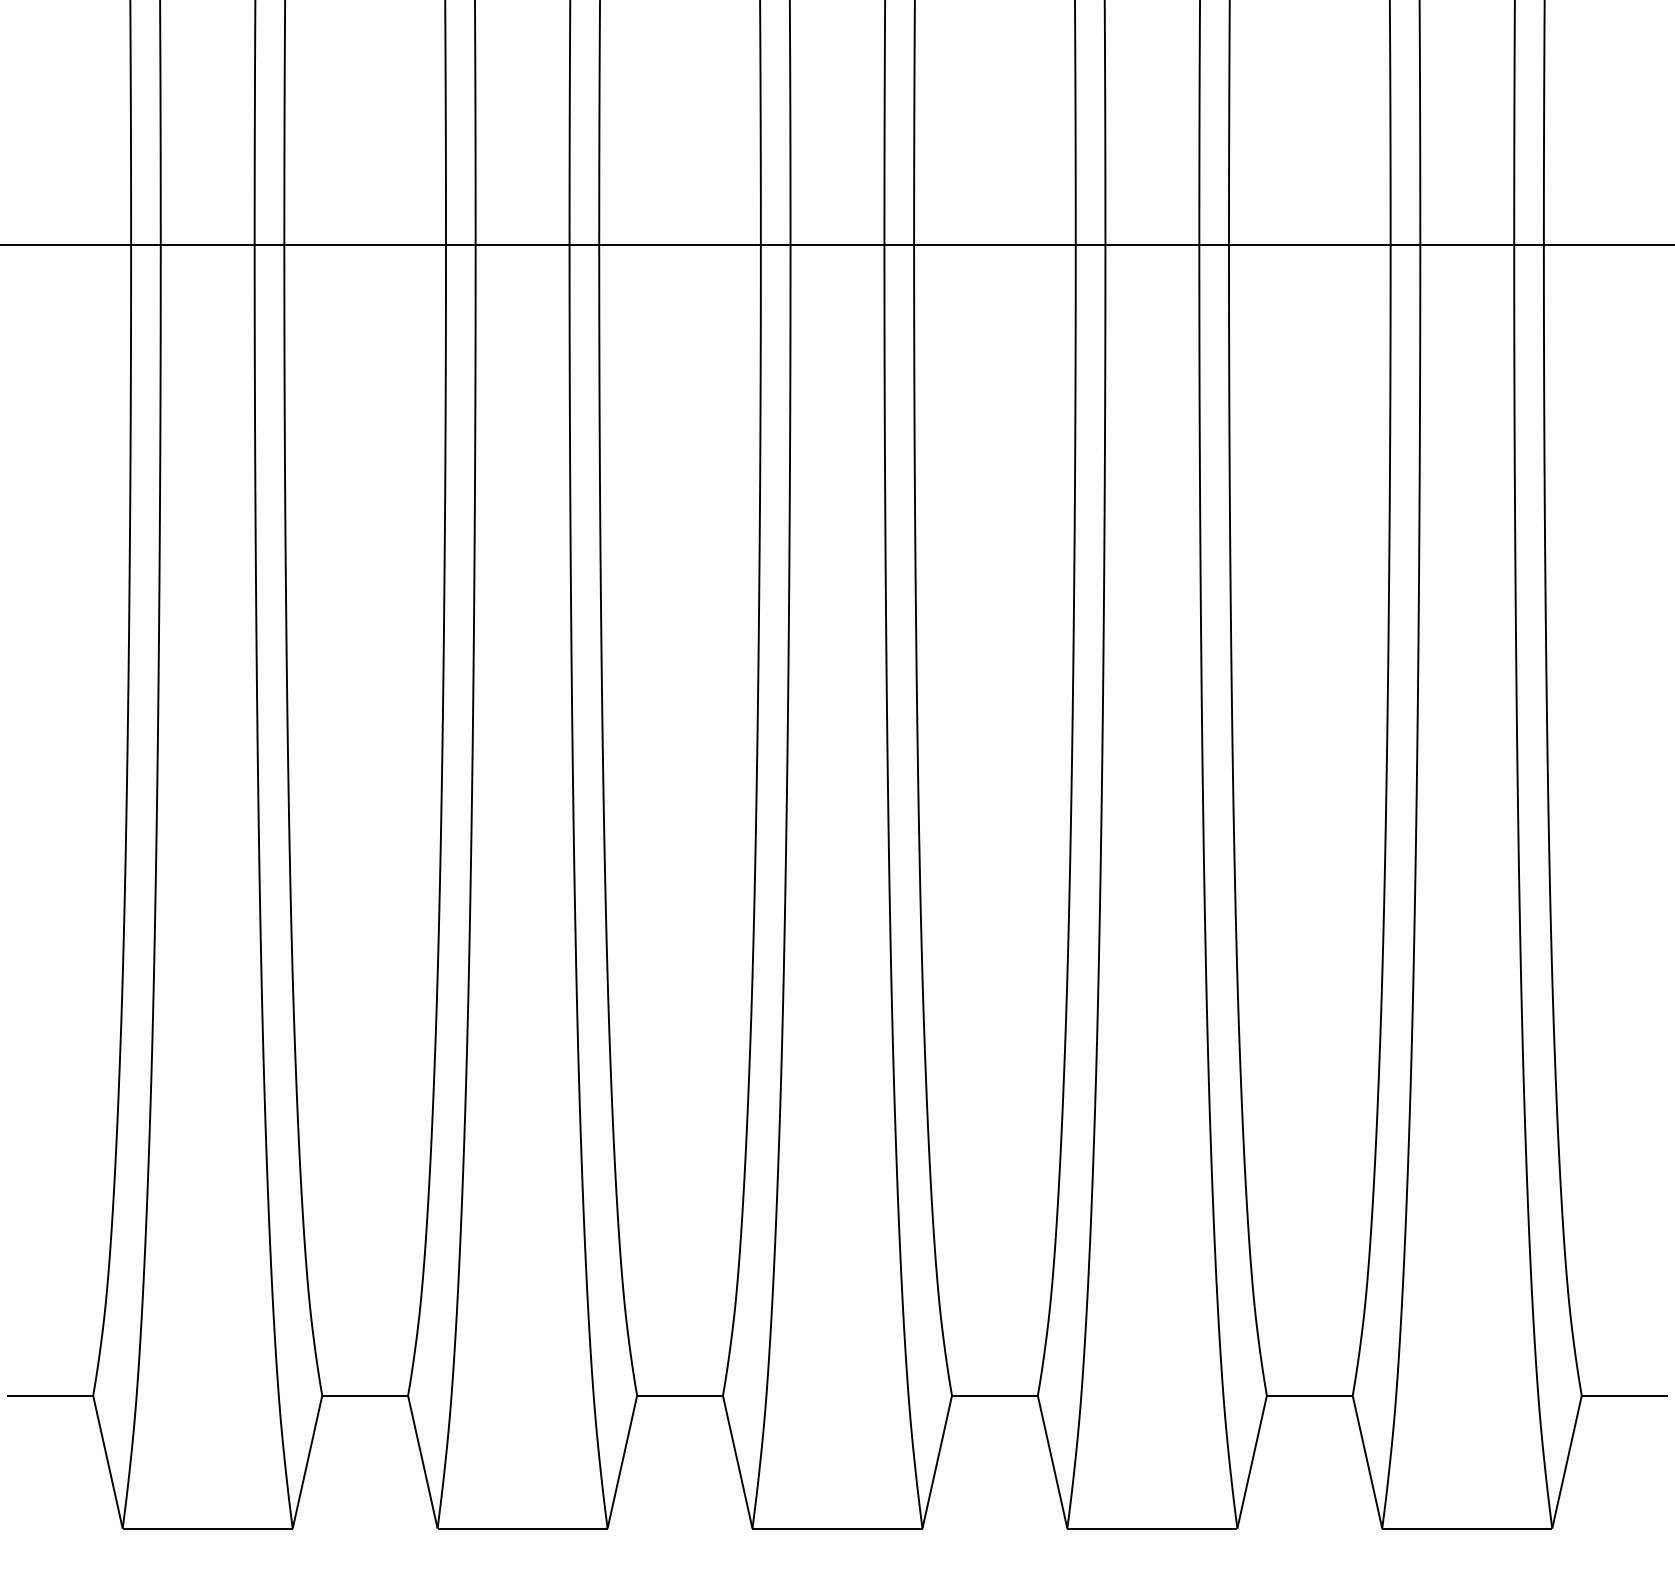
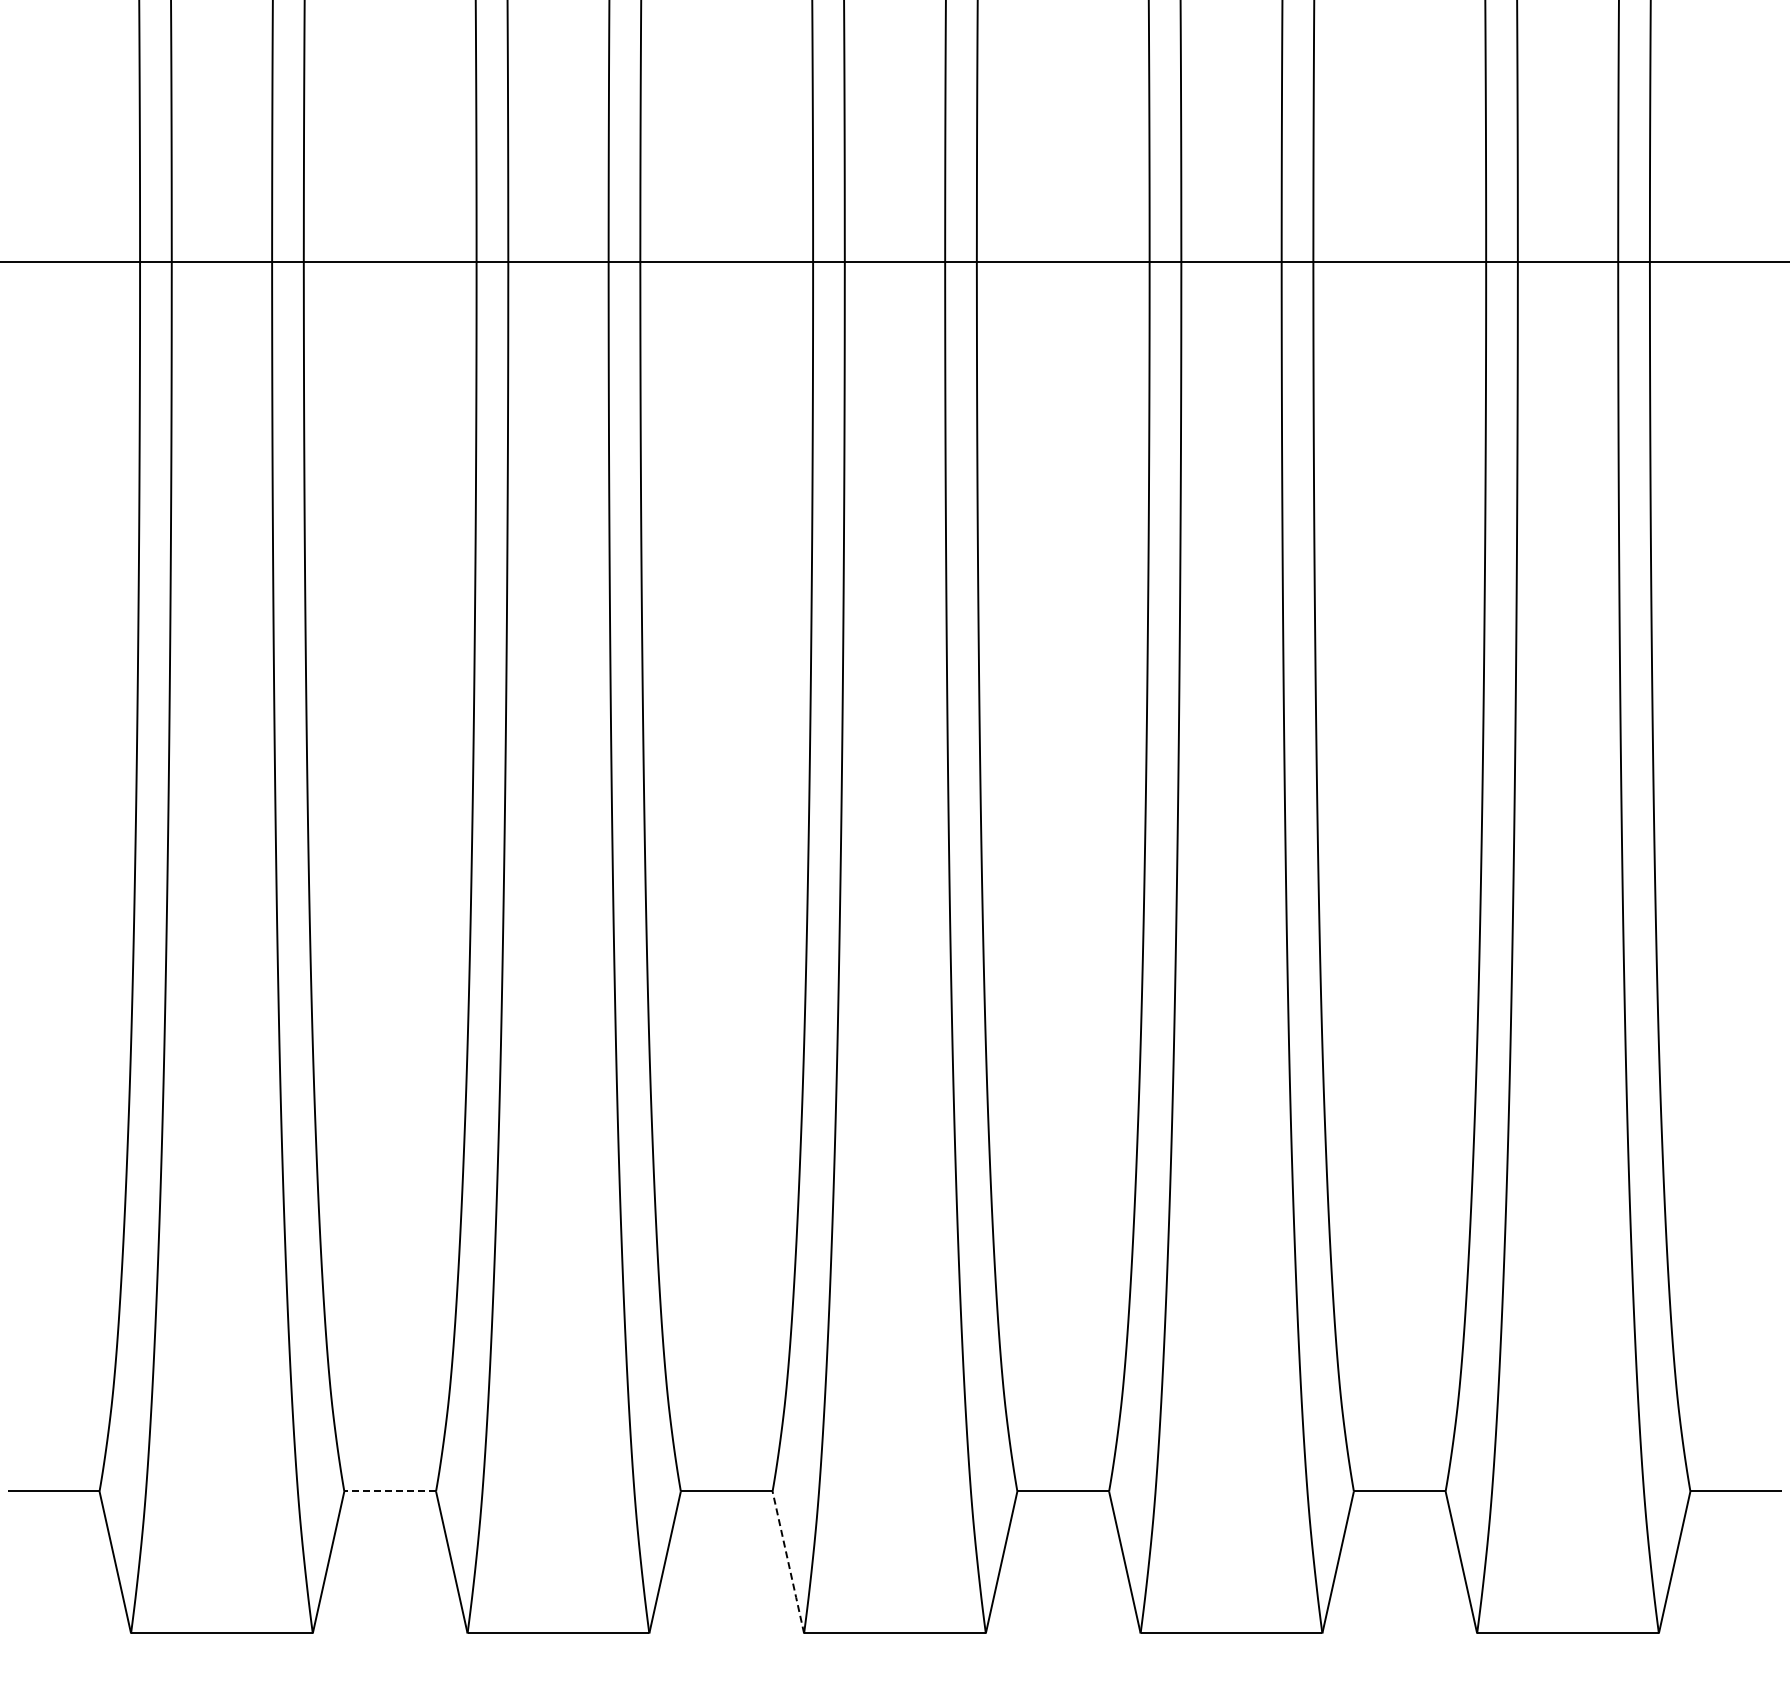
line: (365, 1395) -> (390, 1491), solid -> dashed
line: (737, 1462) -> (788, 1562), solid -> dashed

